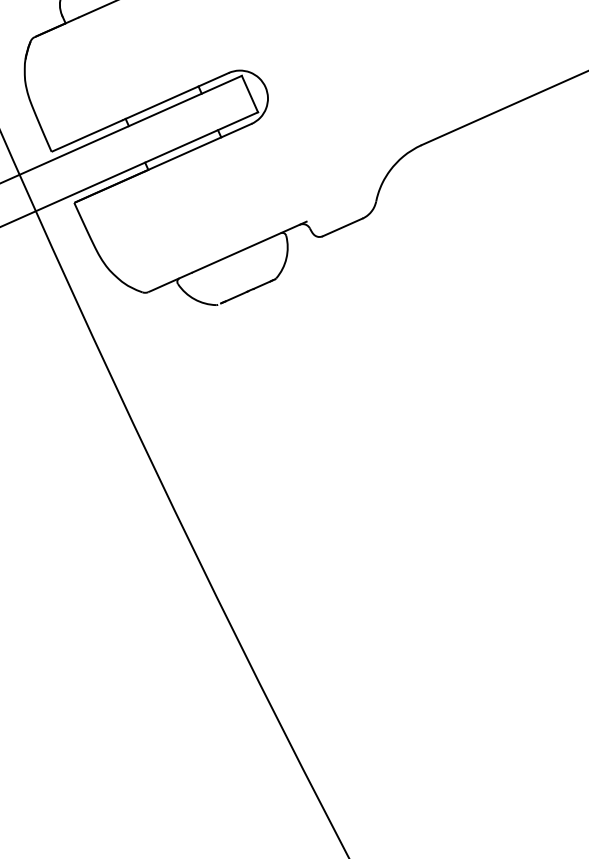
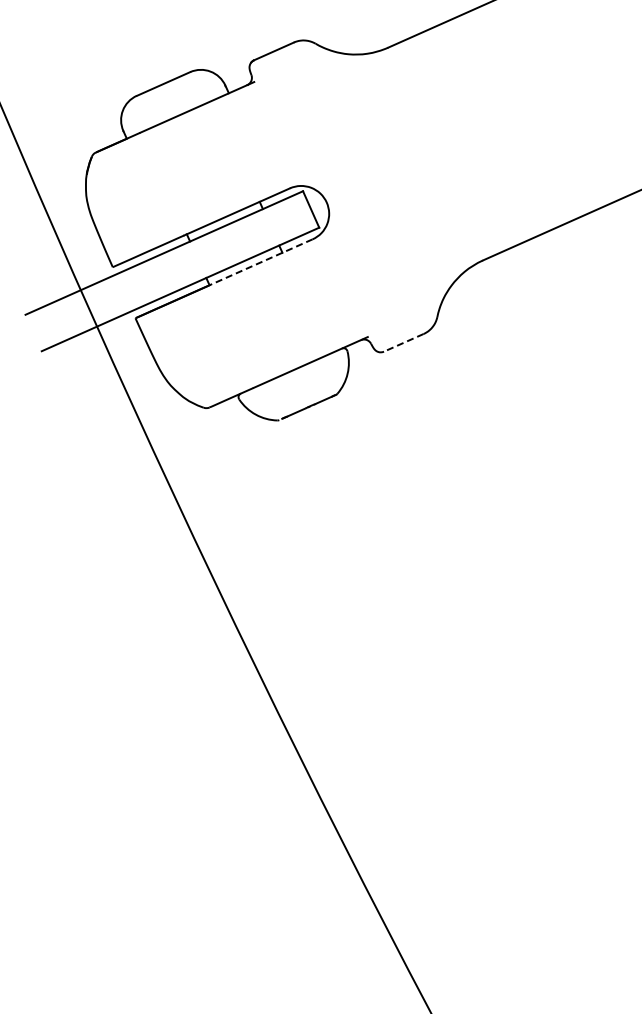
line: (198, 147) -> (259, 262), solid -> dashed
line: (342, 227) -> (403, 342), solid -> dashed

